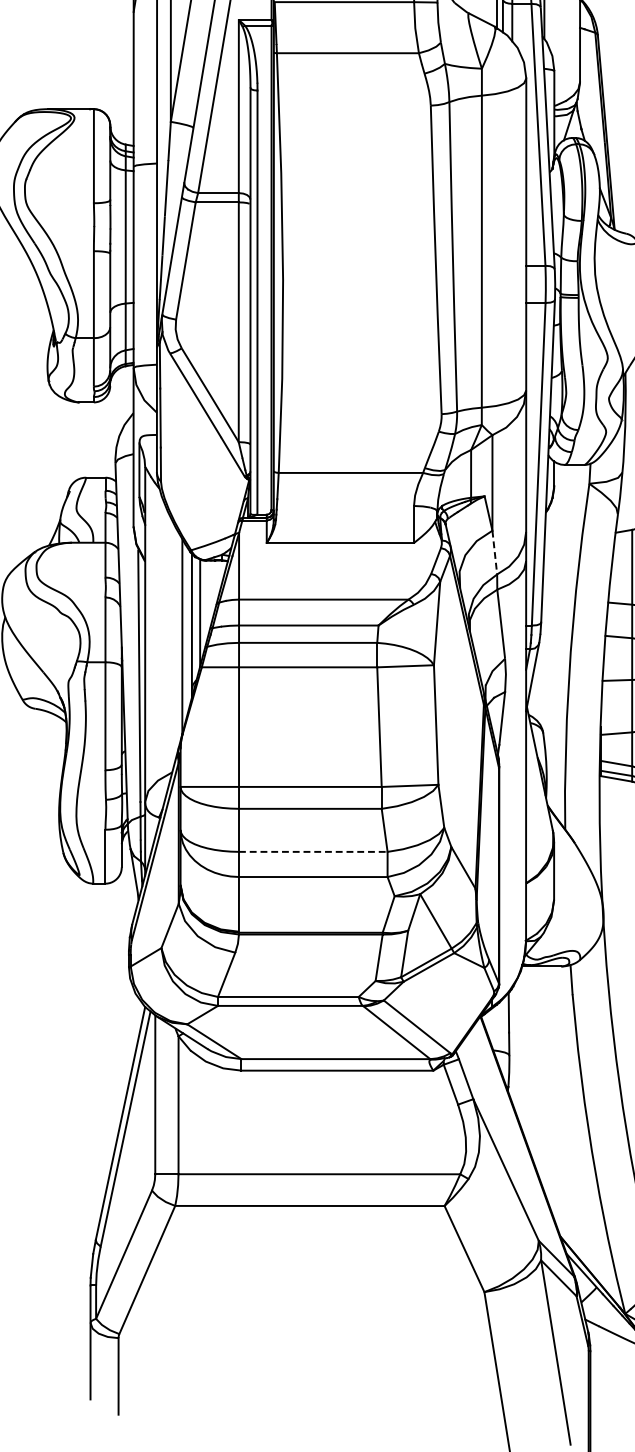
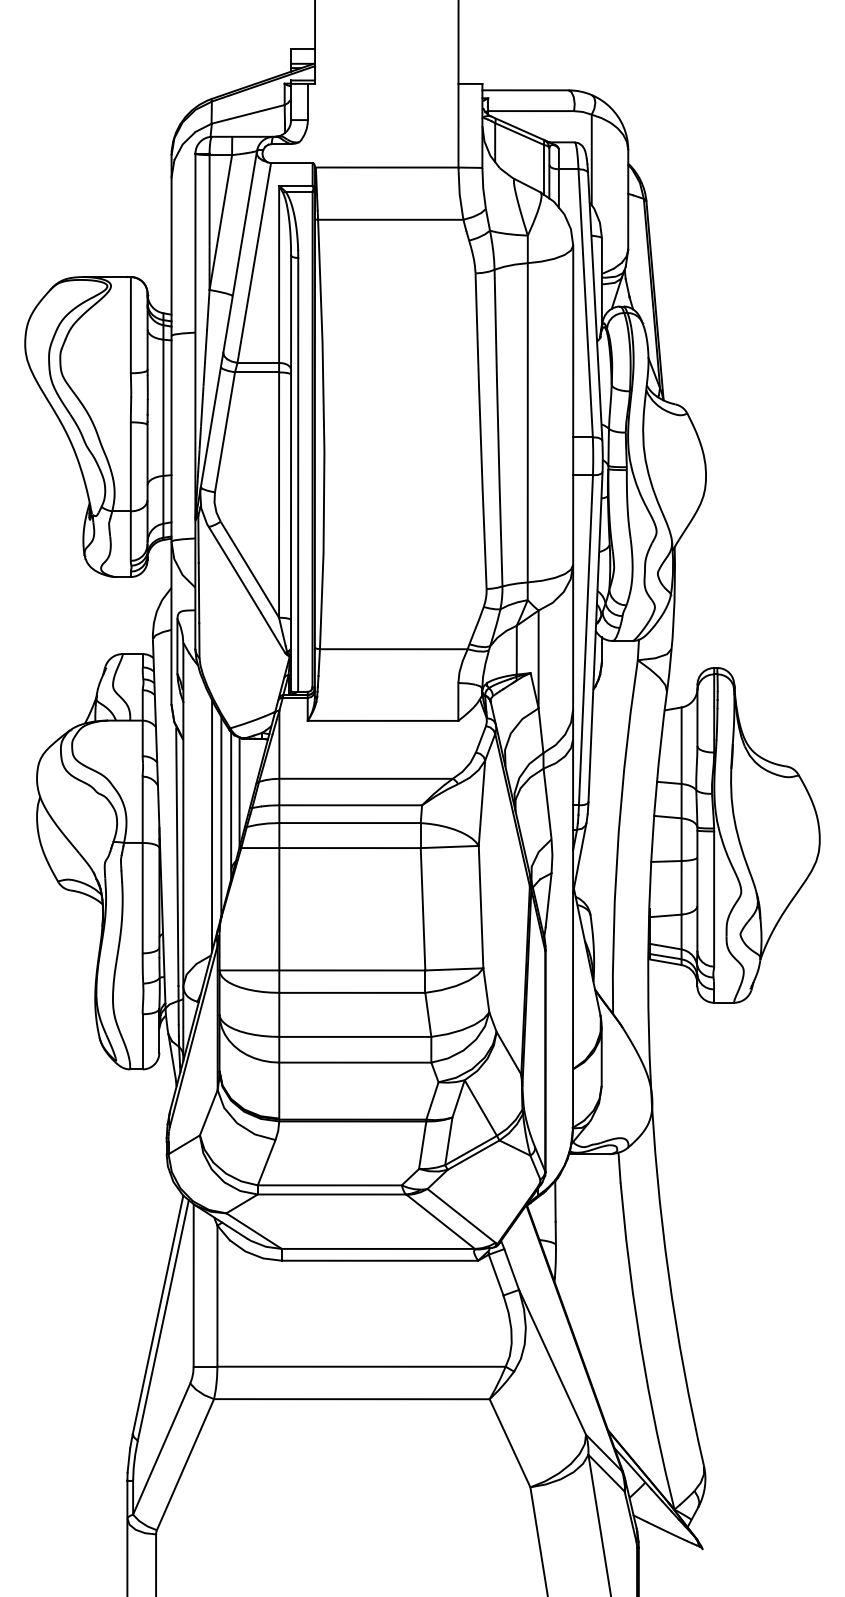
line: (495, 553) -> (541, 731), dashed -> solid
line: (173, 645) -> (212, 825), added
line: (313, 851) -> (355, 1036), dashed -> solid

